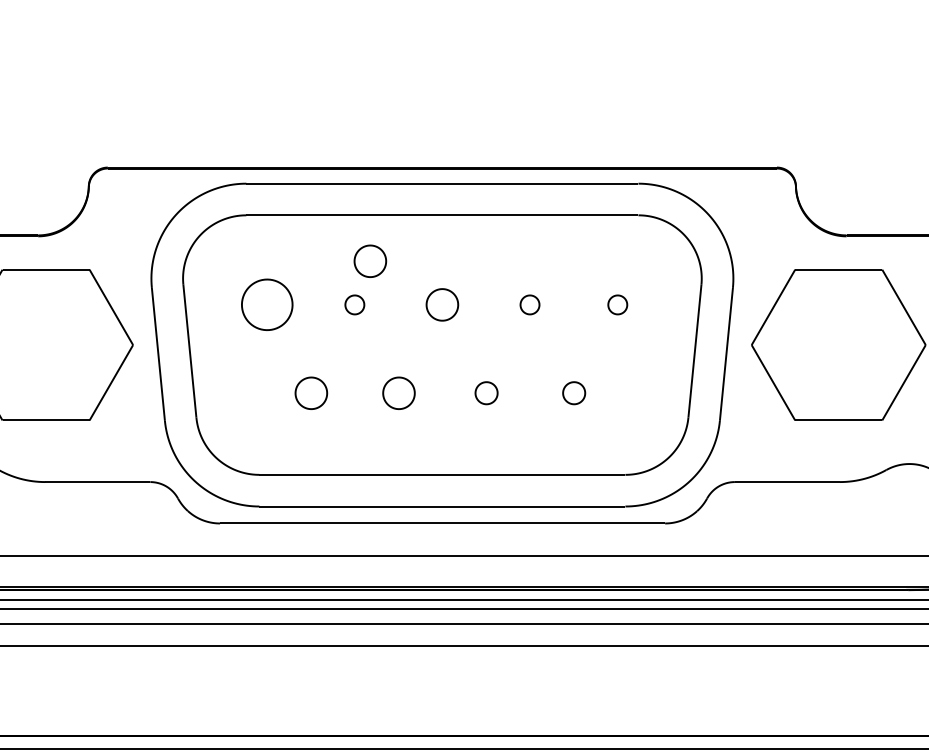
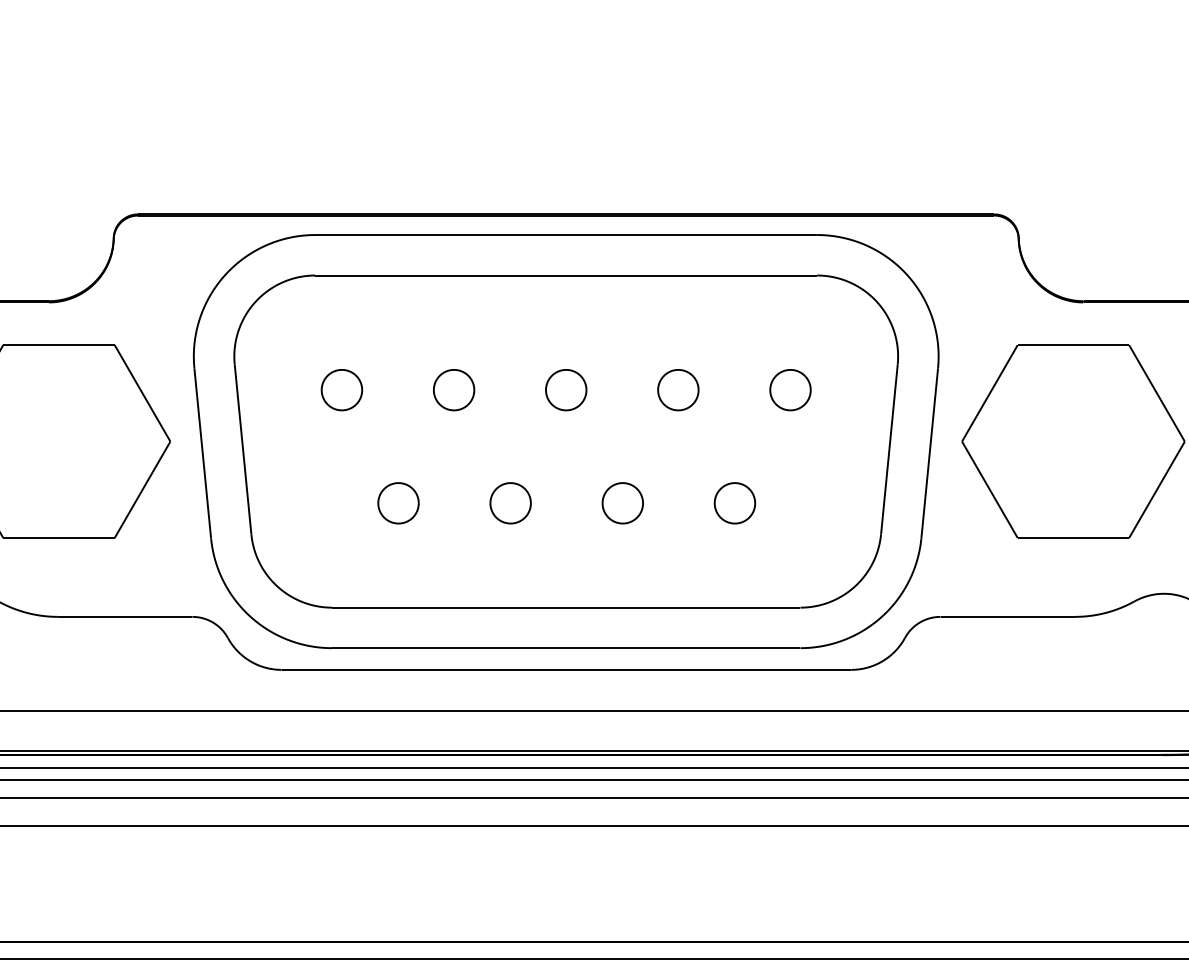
part: (370, 260) -> (474, 333), removed
part: (266, 304) -> (341, 389), size x0.62
part: (354, 304) -> (453, 389), size x1.67
part: (529, 304) -> (677, 389), size x1.67
part: (617, 304) -> (790, 389), size x1.67
part: (486, 392) -> (622, 502), size x1.43
part: (573, 392) -> (733, 502), size x1.43

